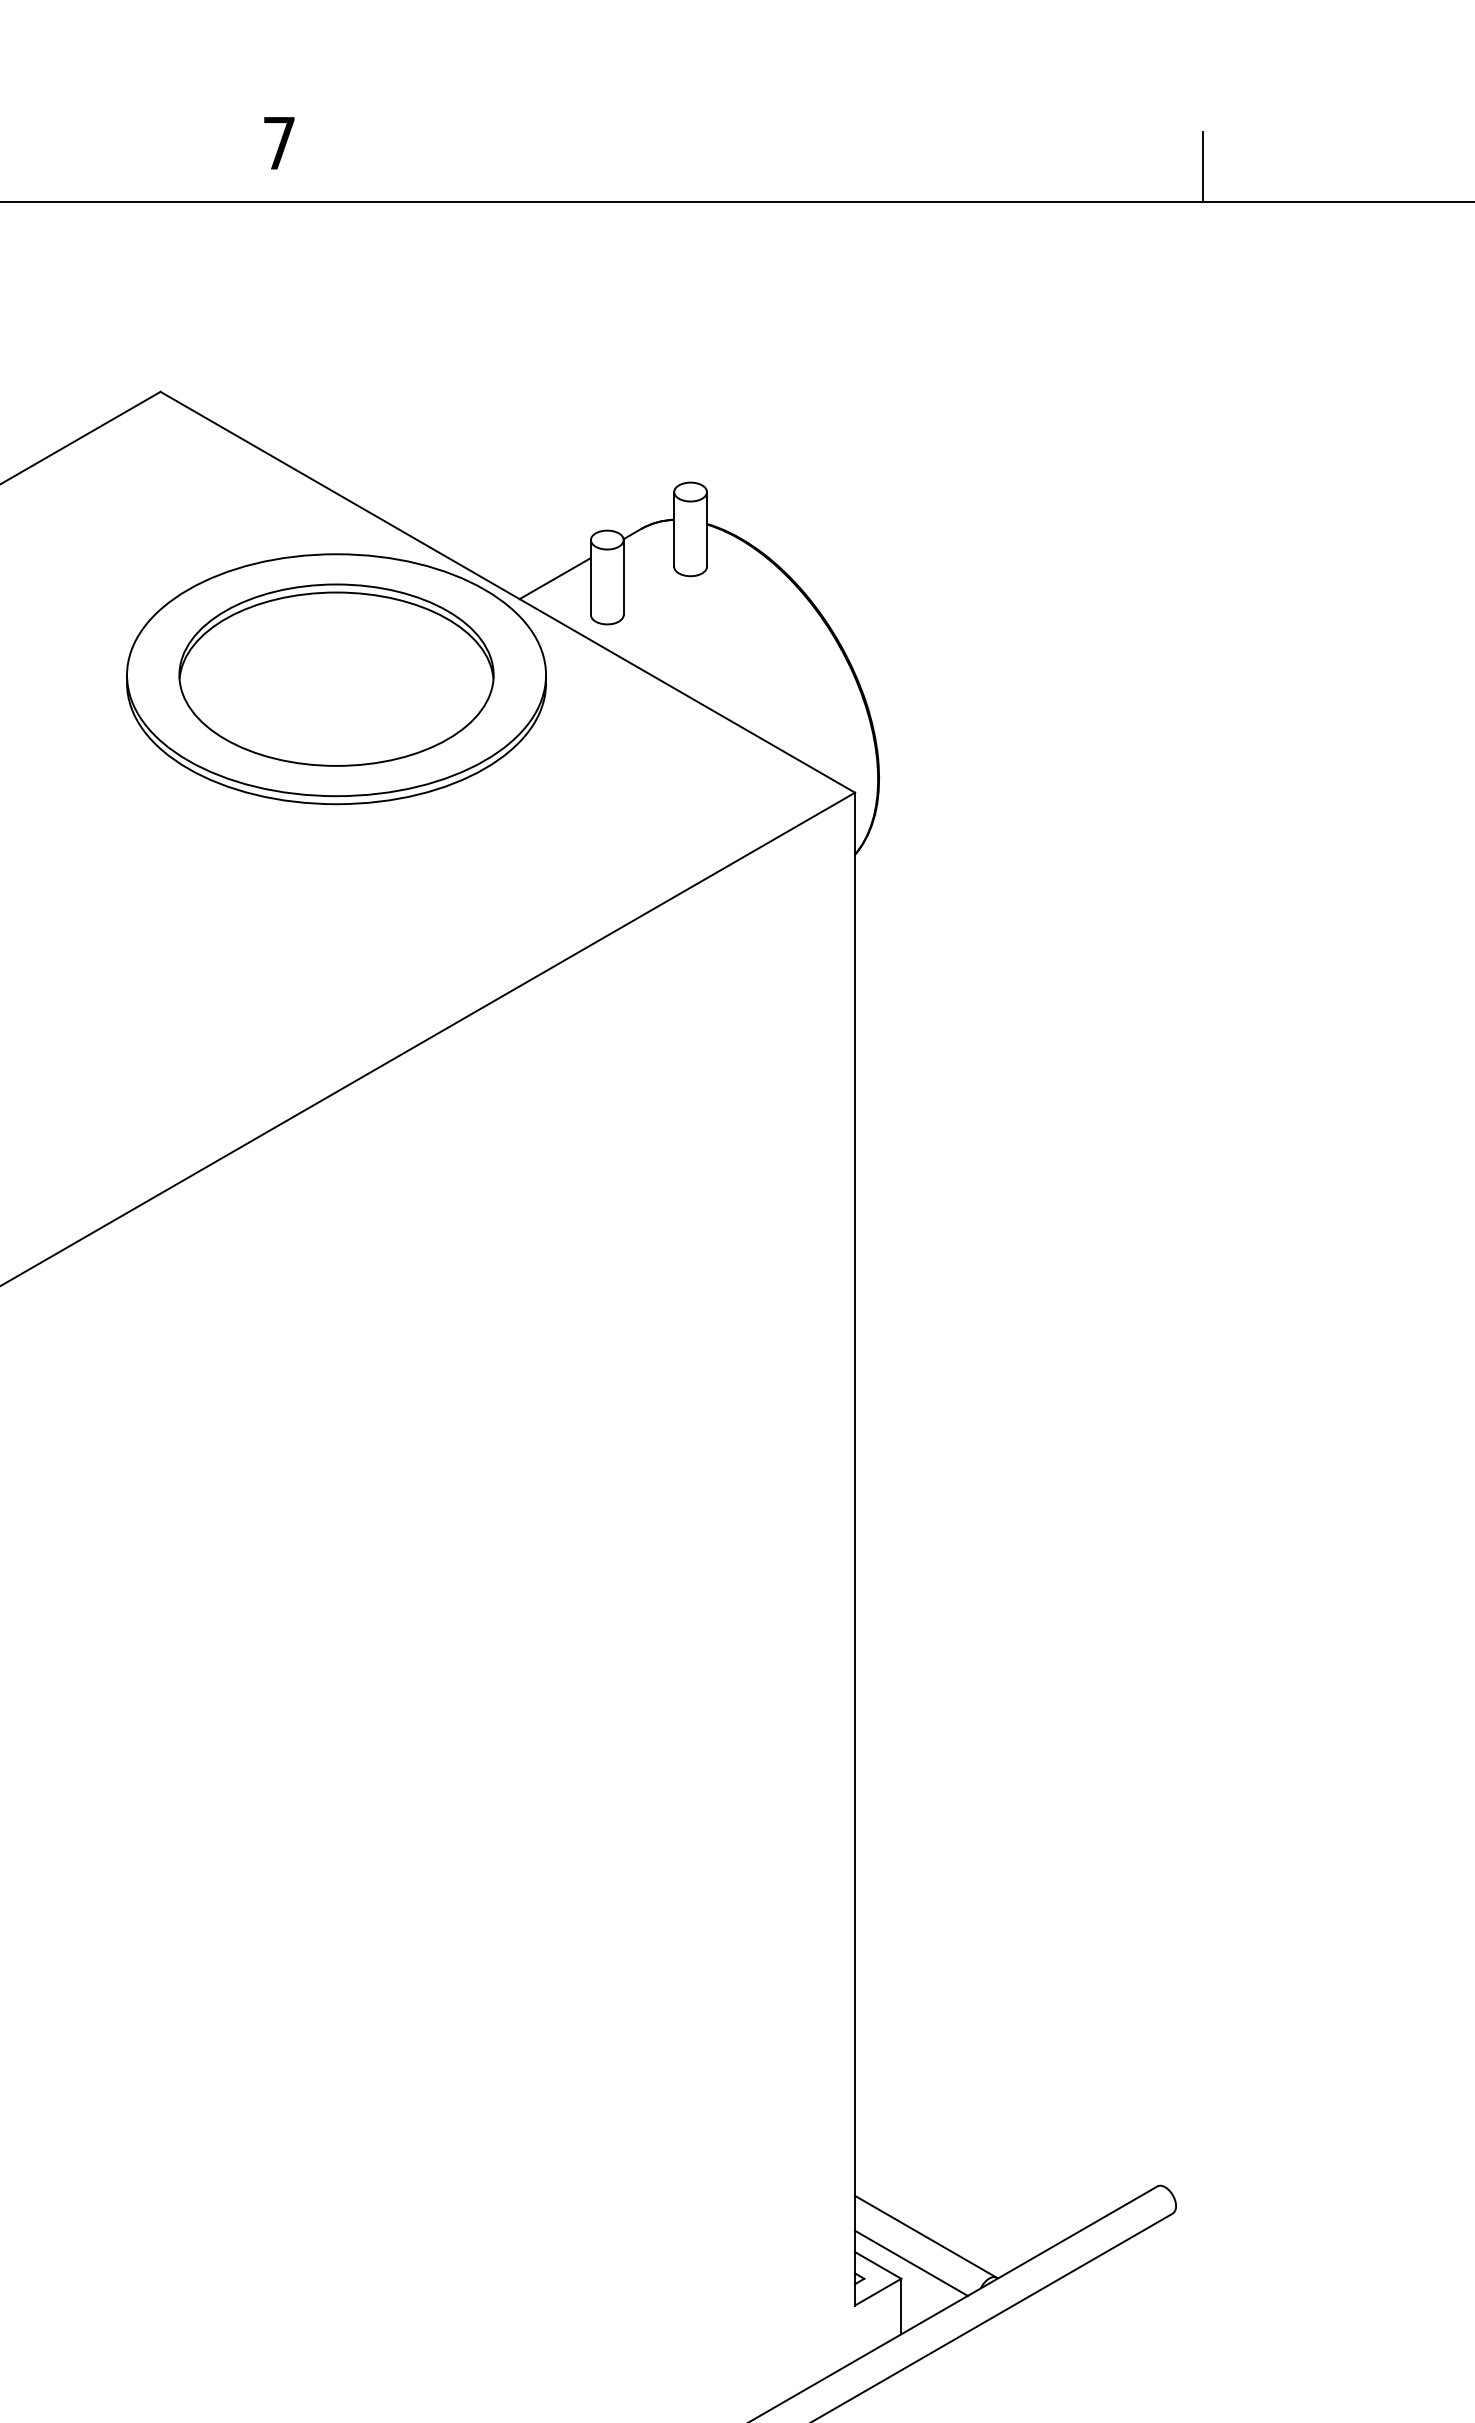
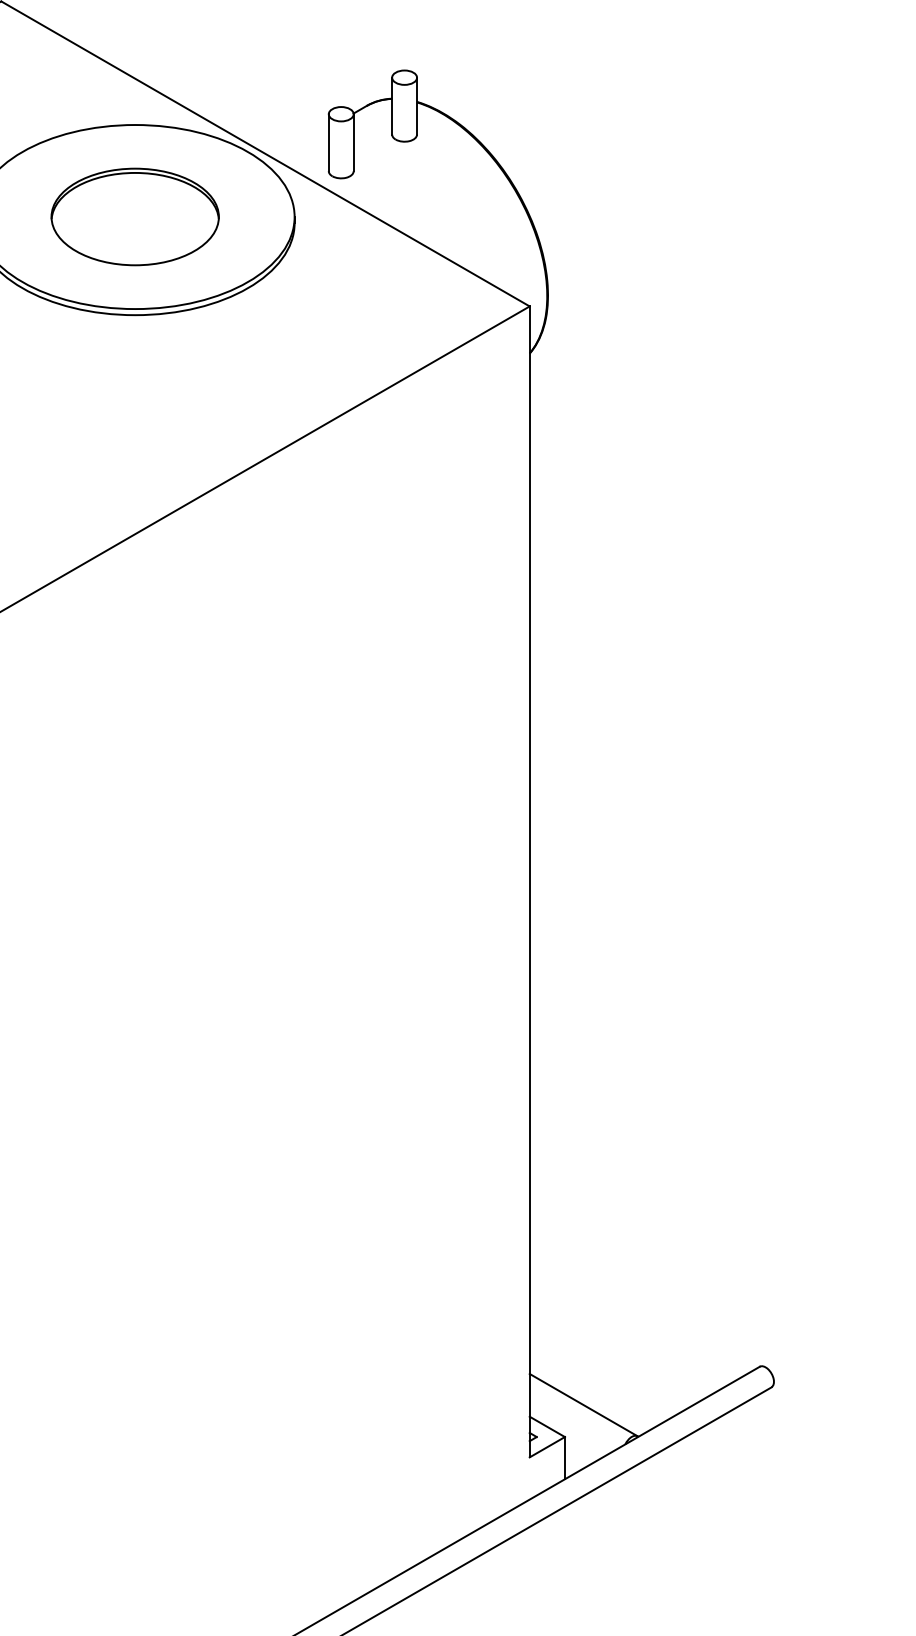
line: (554, 578) -> (301, 143), removed
part: (336, 674) -> (135, 216), size x0.7
line: (911, 2262) -> (572, 1424), removed

